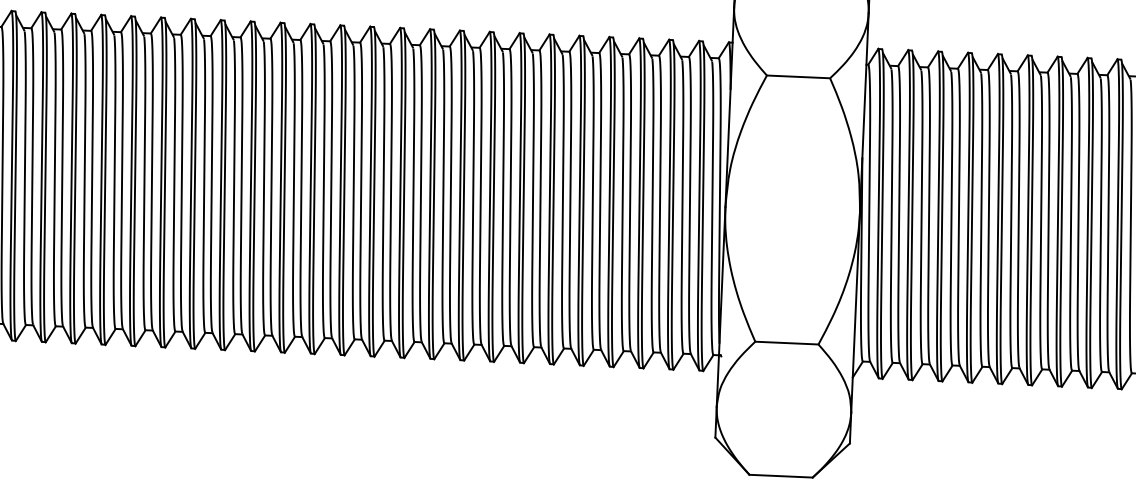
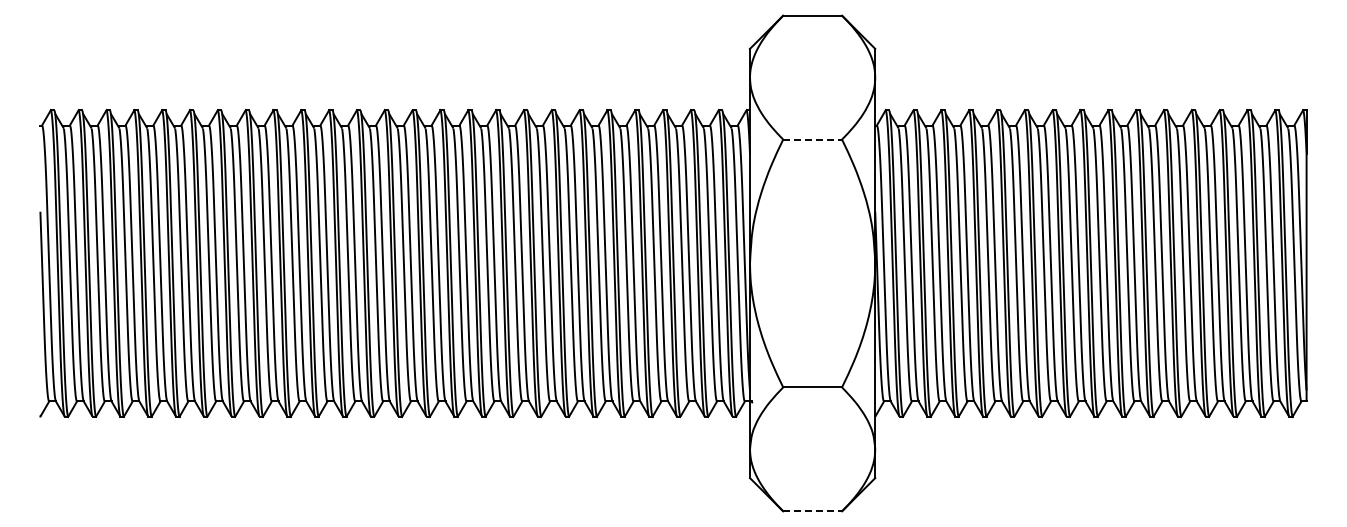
line: (799, 76) -> (813, 139), solid -> dashed
line: (782, 476) -> (813, 511), solid -> dashed

